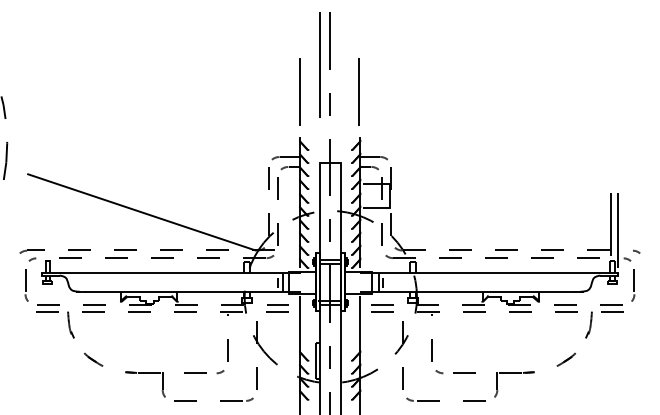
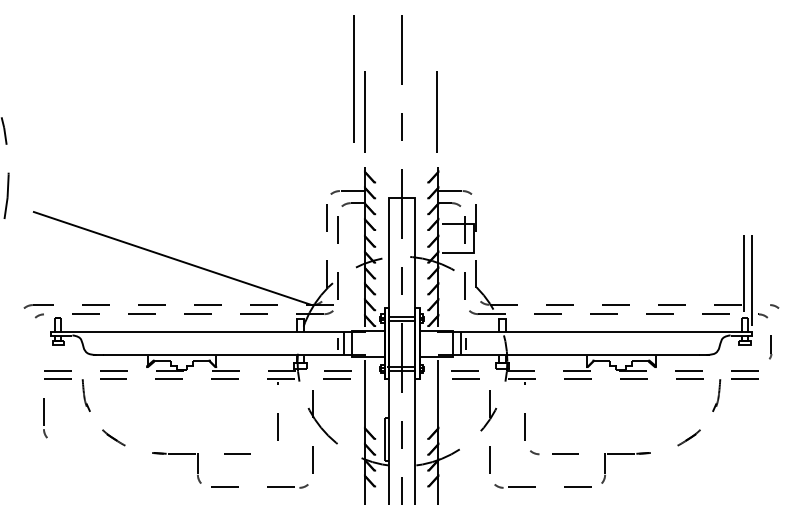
line: (319, 64) -> (353, 78), moved
part: (26, 285) -> (45, 418), moved
part: (633, 285) -> (770, 347), size x0.6
curve: (219, 371) -> (267, 452), removed

